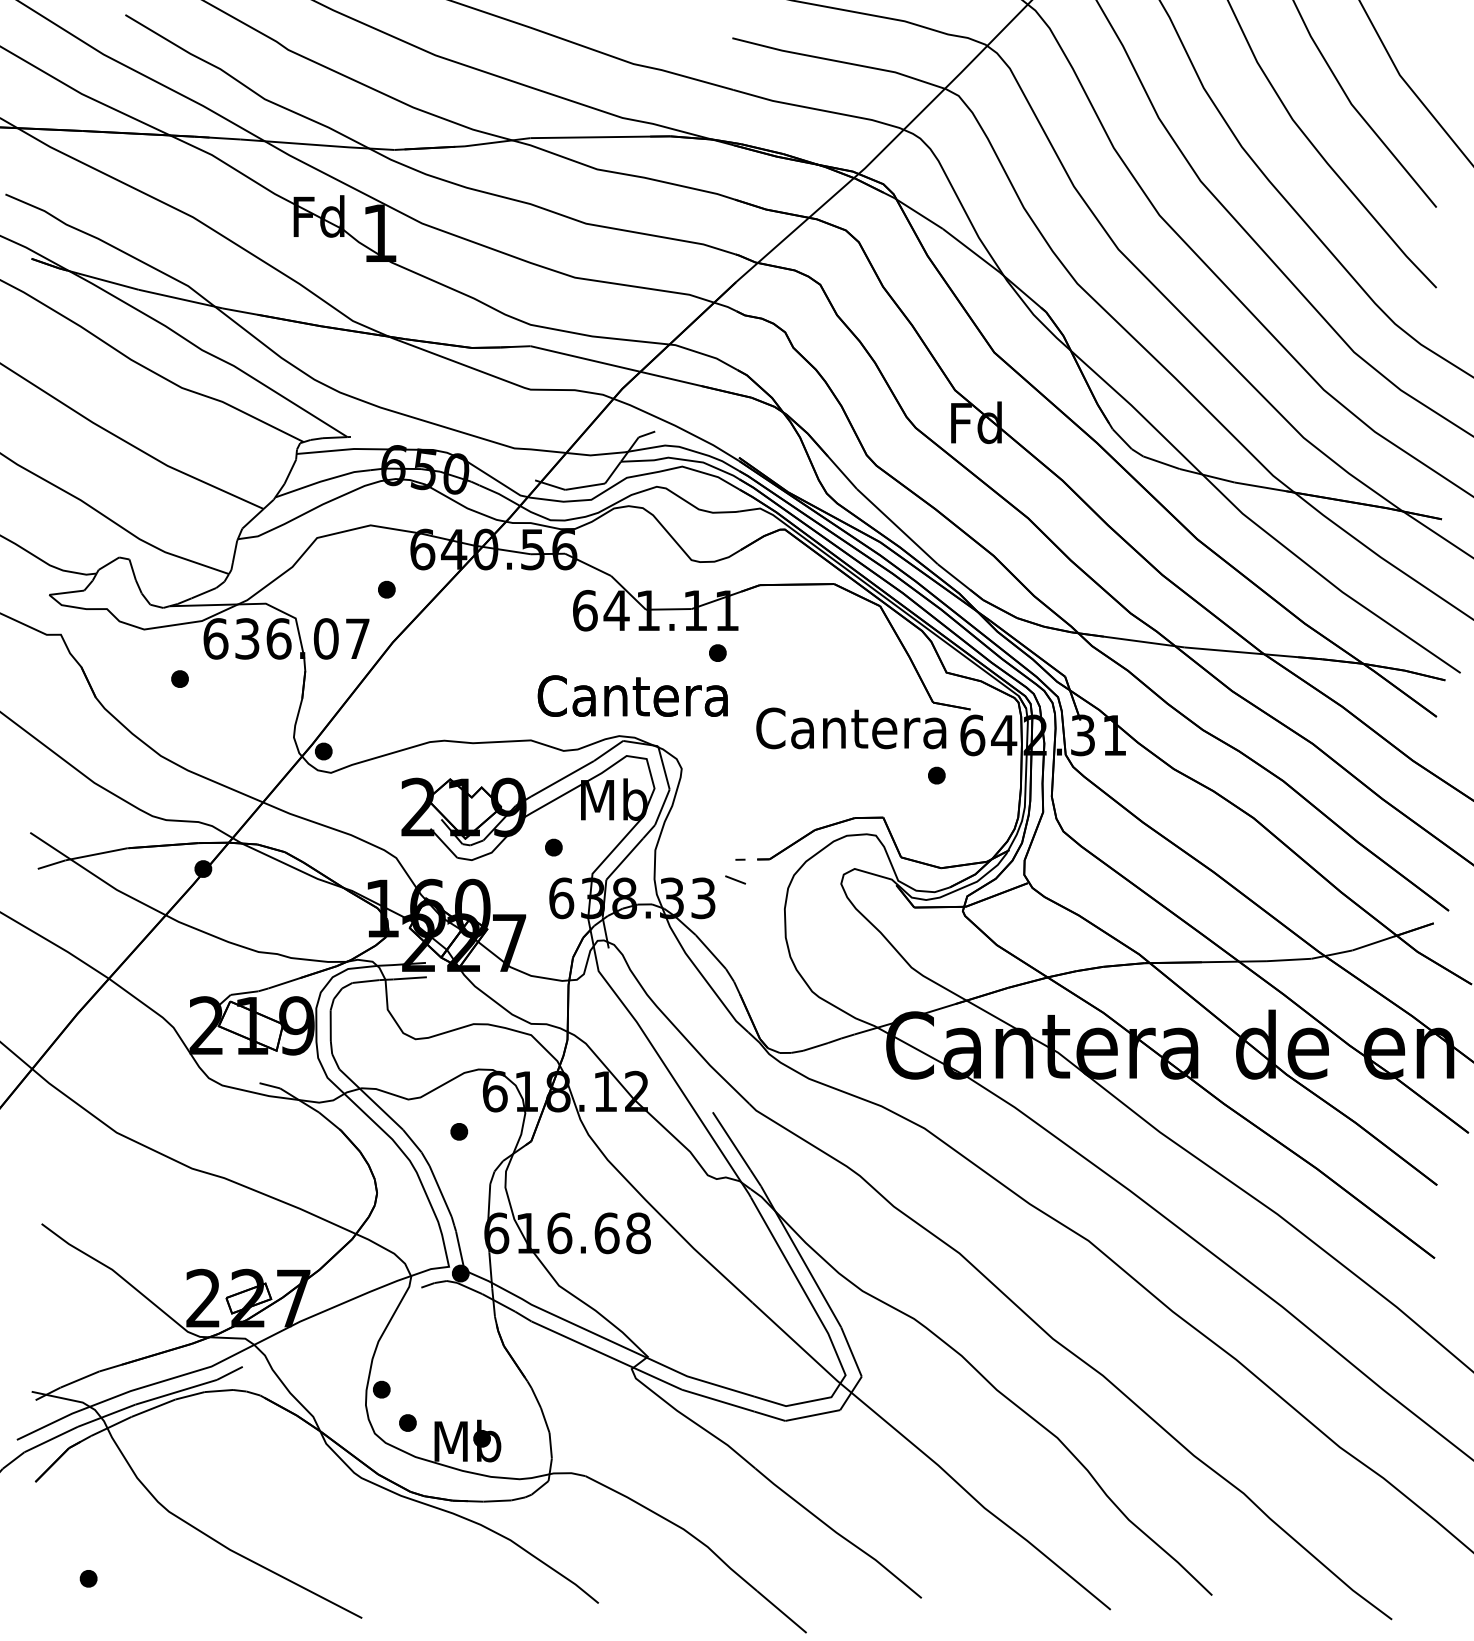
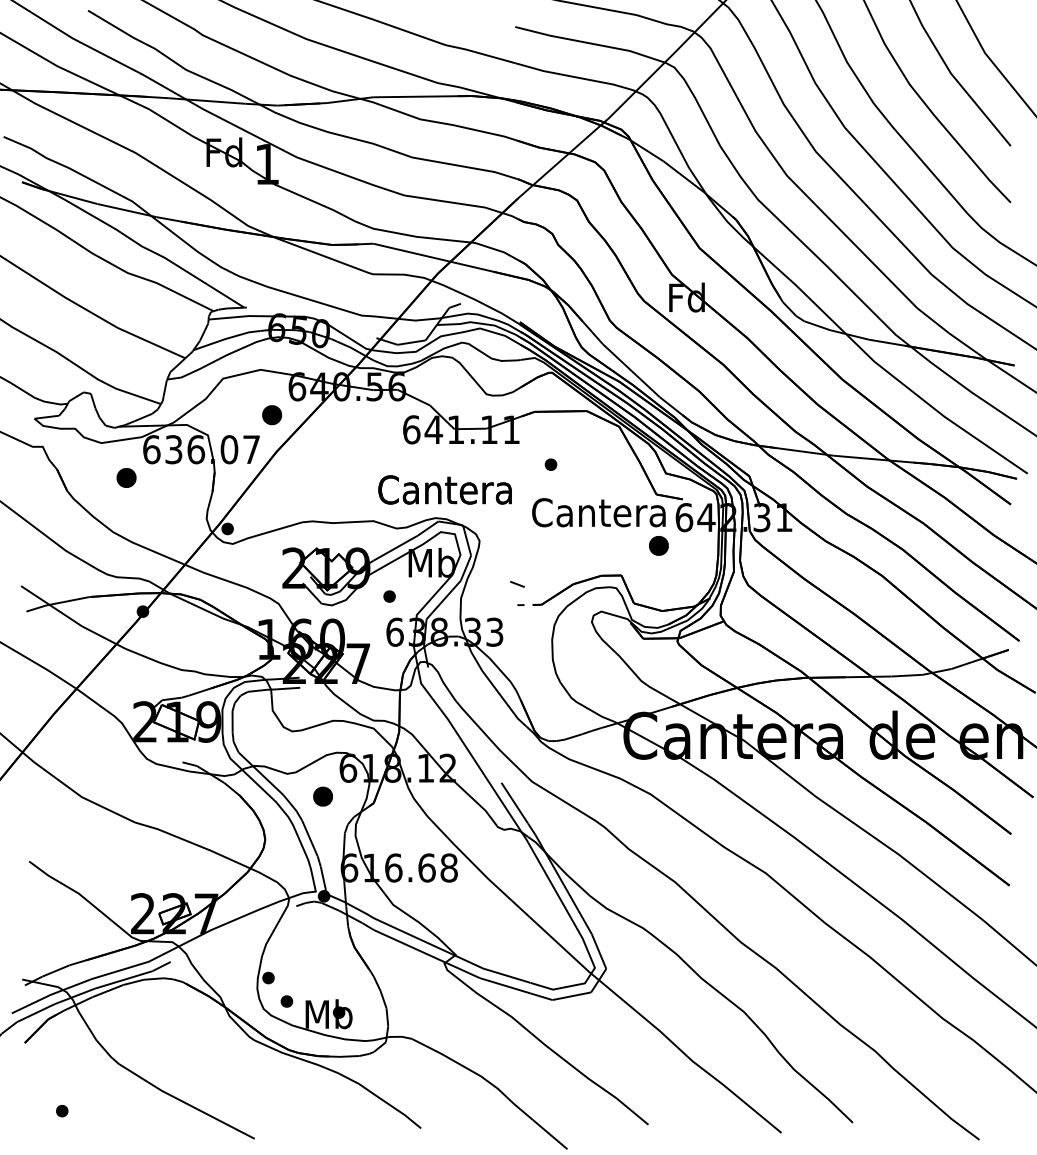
part: (386, 588) -> (271, 414), size x1.6
part: (717, 652) -> (550, 464), moved
part: (179, 678) -> (126, 477), size x1.6
part: (937, 775) -> (659, 545), size x1.6
line: (735, 880) -> (517, 584), moved
part: (458, 1131) -> (322, 796), size x1.6

